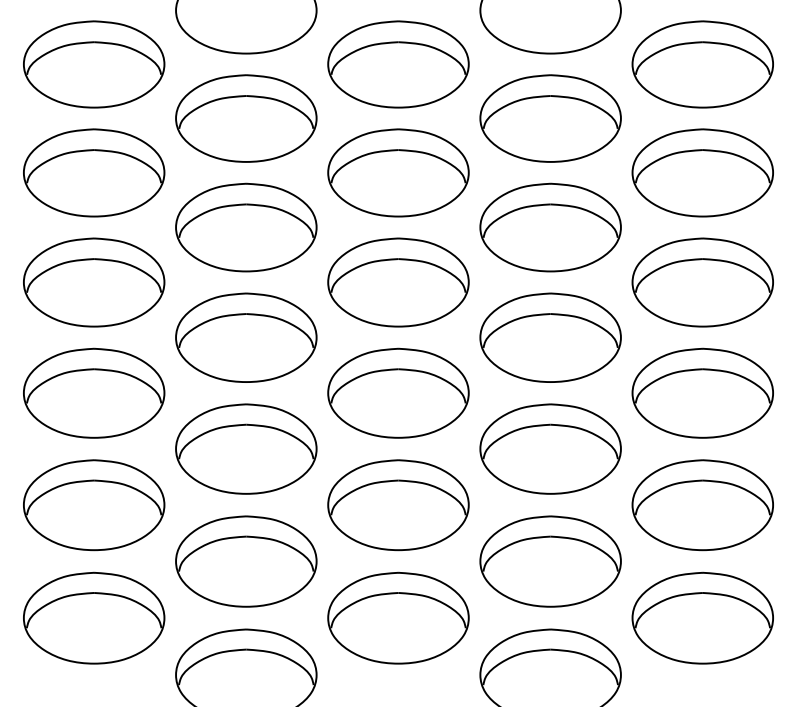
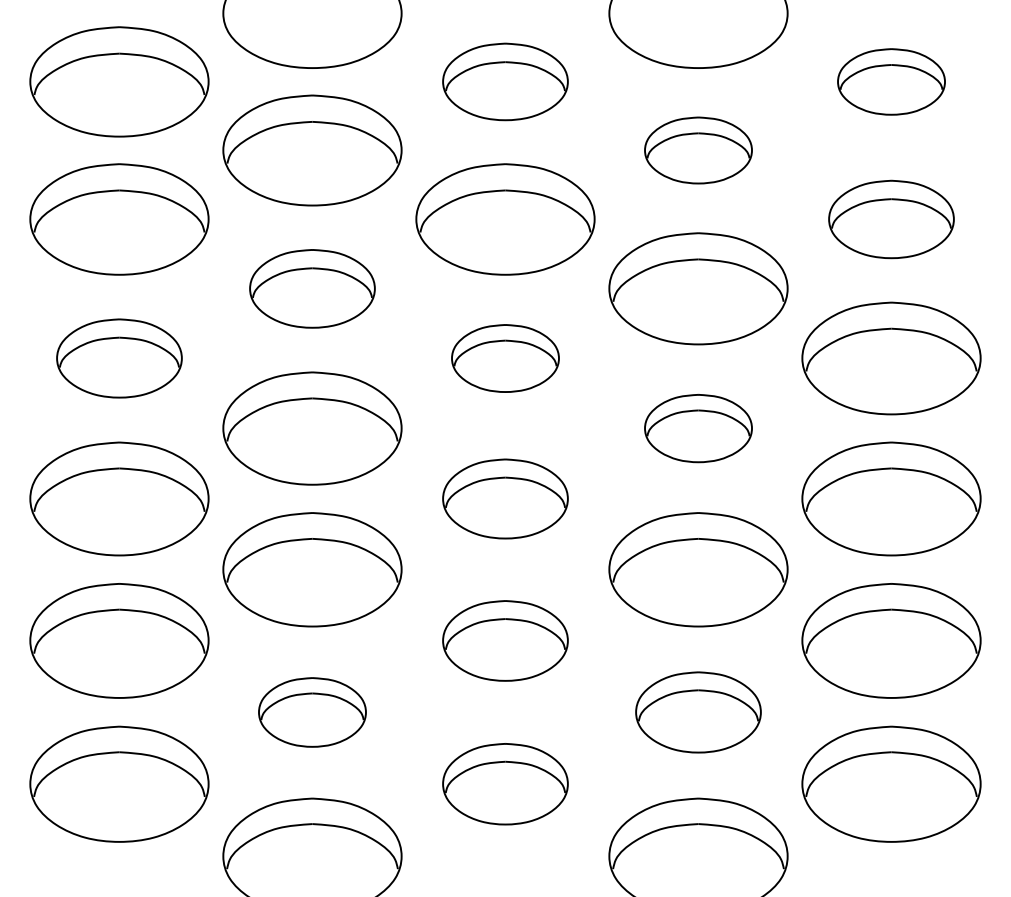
part: (398, 64) -> (505, 81), size x0.7
part: (702, 64) -> (891, 81), size x0.6
part: (550, 118) -> (698, 150), size x0.6
part: (702, 172) -> (891, 219), size x0.7
part: (246, 227) -> (312, 288), size x0.7
part: (94, 282) -> (119, 358), size x0.7
part: (398, 282) -> (505, 358), size x0.6
part: (550, 337) -> (698, 428), size x0.6
part: (398, 392) -> (505, 498), size x0.7
part: (398, 504) -> (505, 640), size x0.7
part: (246, 561) -> (312, 712), size x0.6
part: (550, 561) -> (698, 712), size x0.7
part: (398, 617) -> (505, 783), size x0.7

